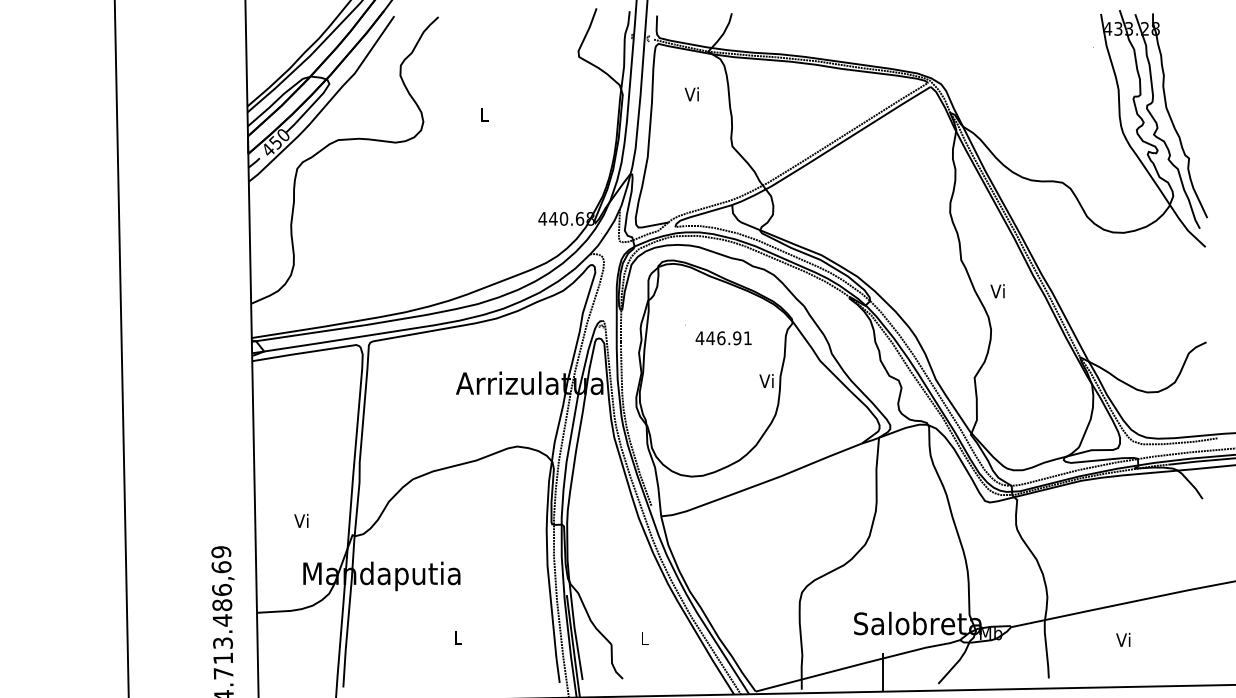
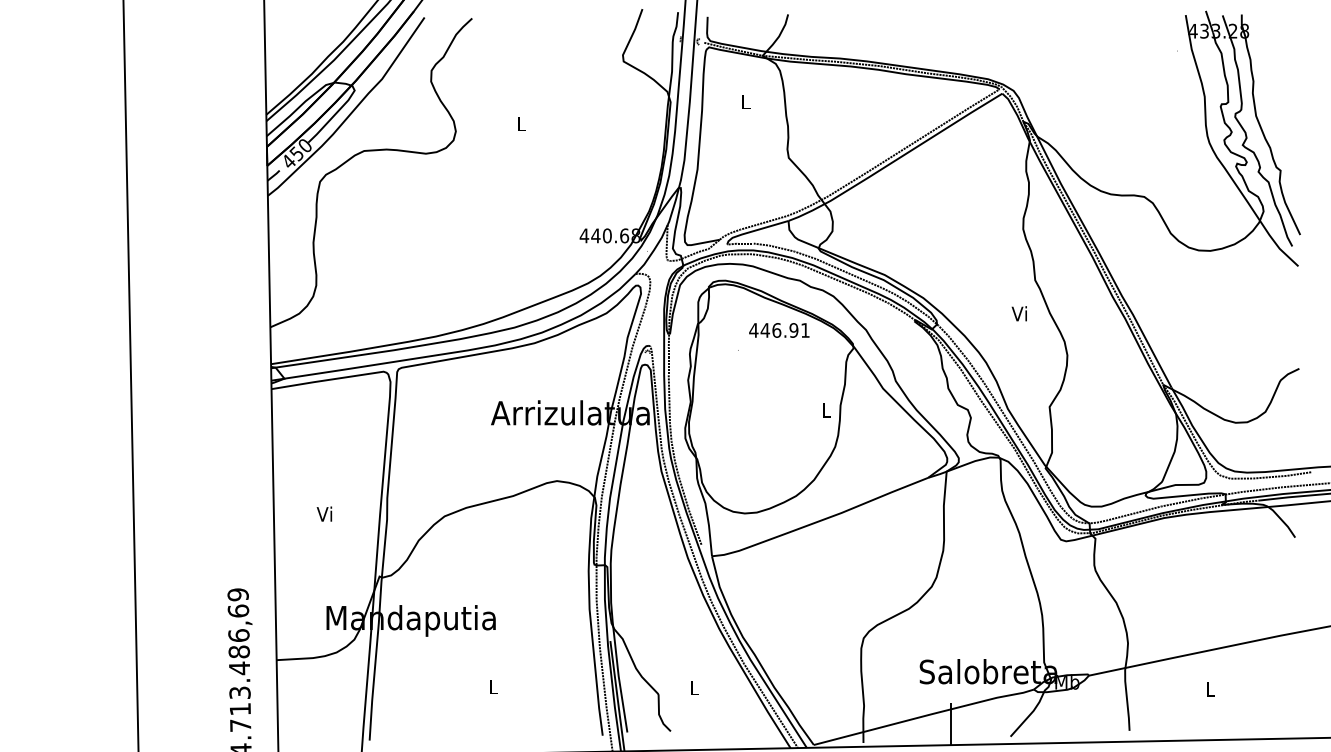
text: (691, 94) -> (744, 101), Vi -> L
text: (996, 290) -> (1018, 313), moved
text: (723, 338) -> (779, 330), moved
text: (766, 380) -> (825, 409), Vi -> L
text: (301, 520) -> (324, 513), moved
text: (1123, 639) -> (1209, 688), Vi -> L

